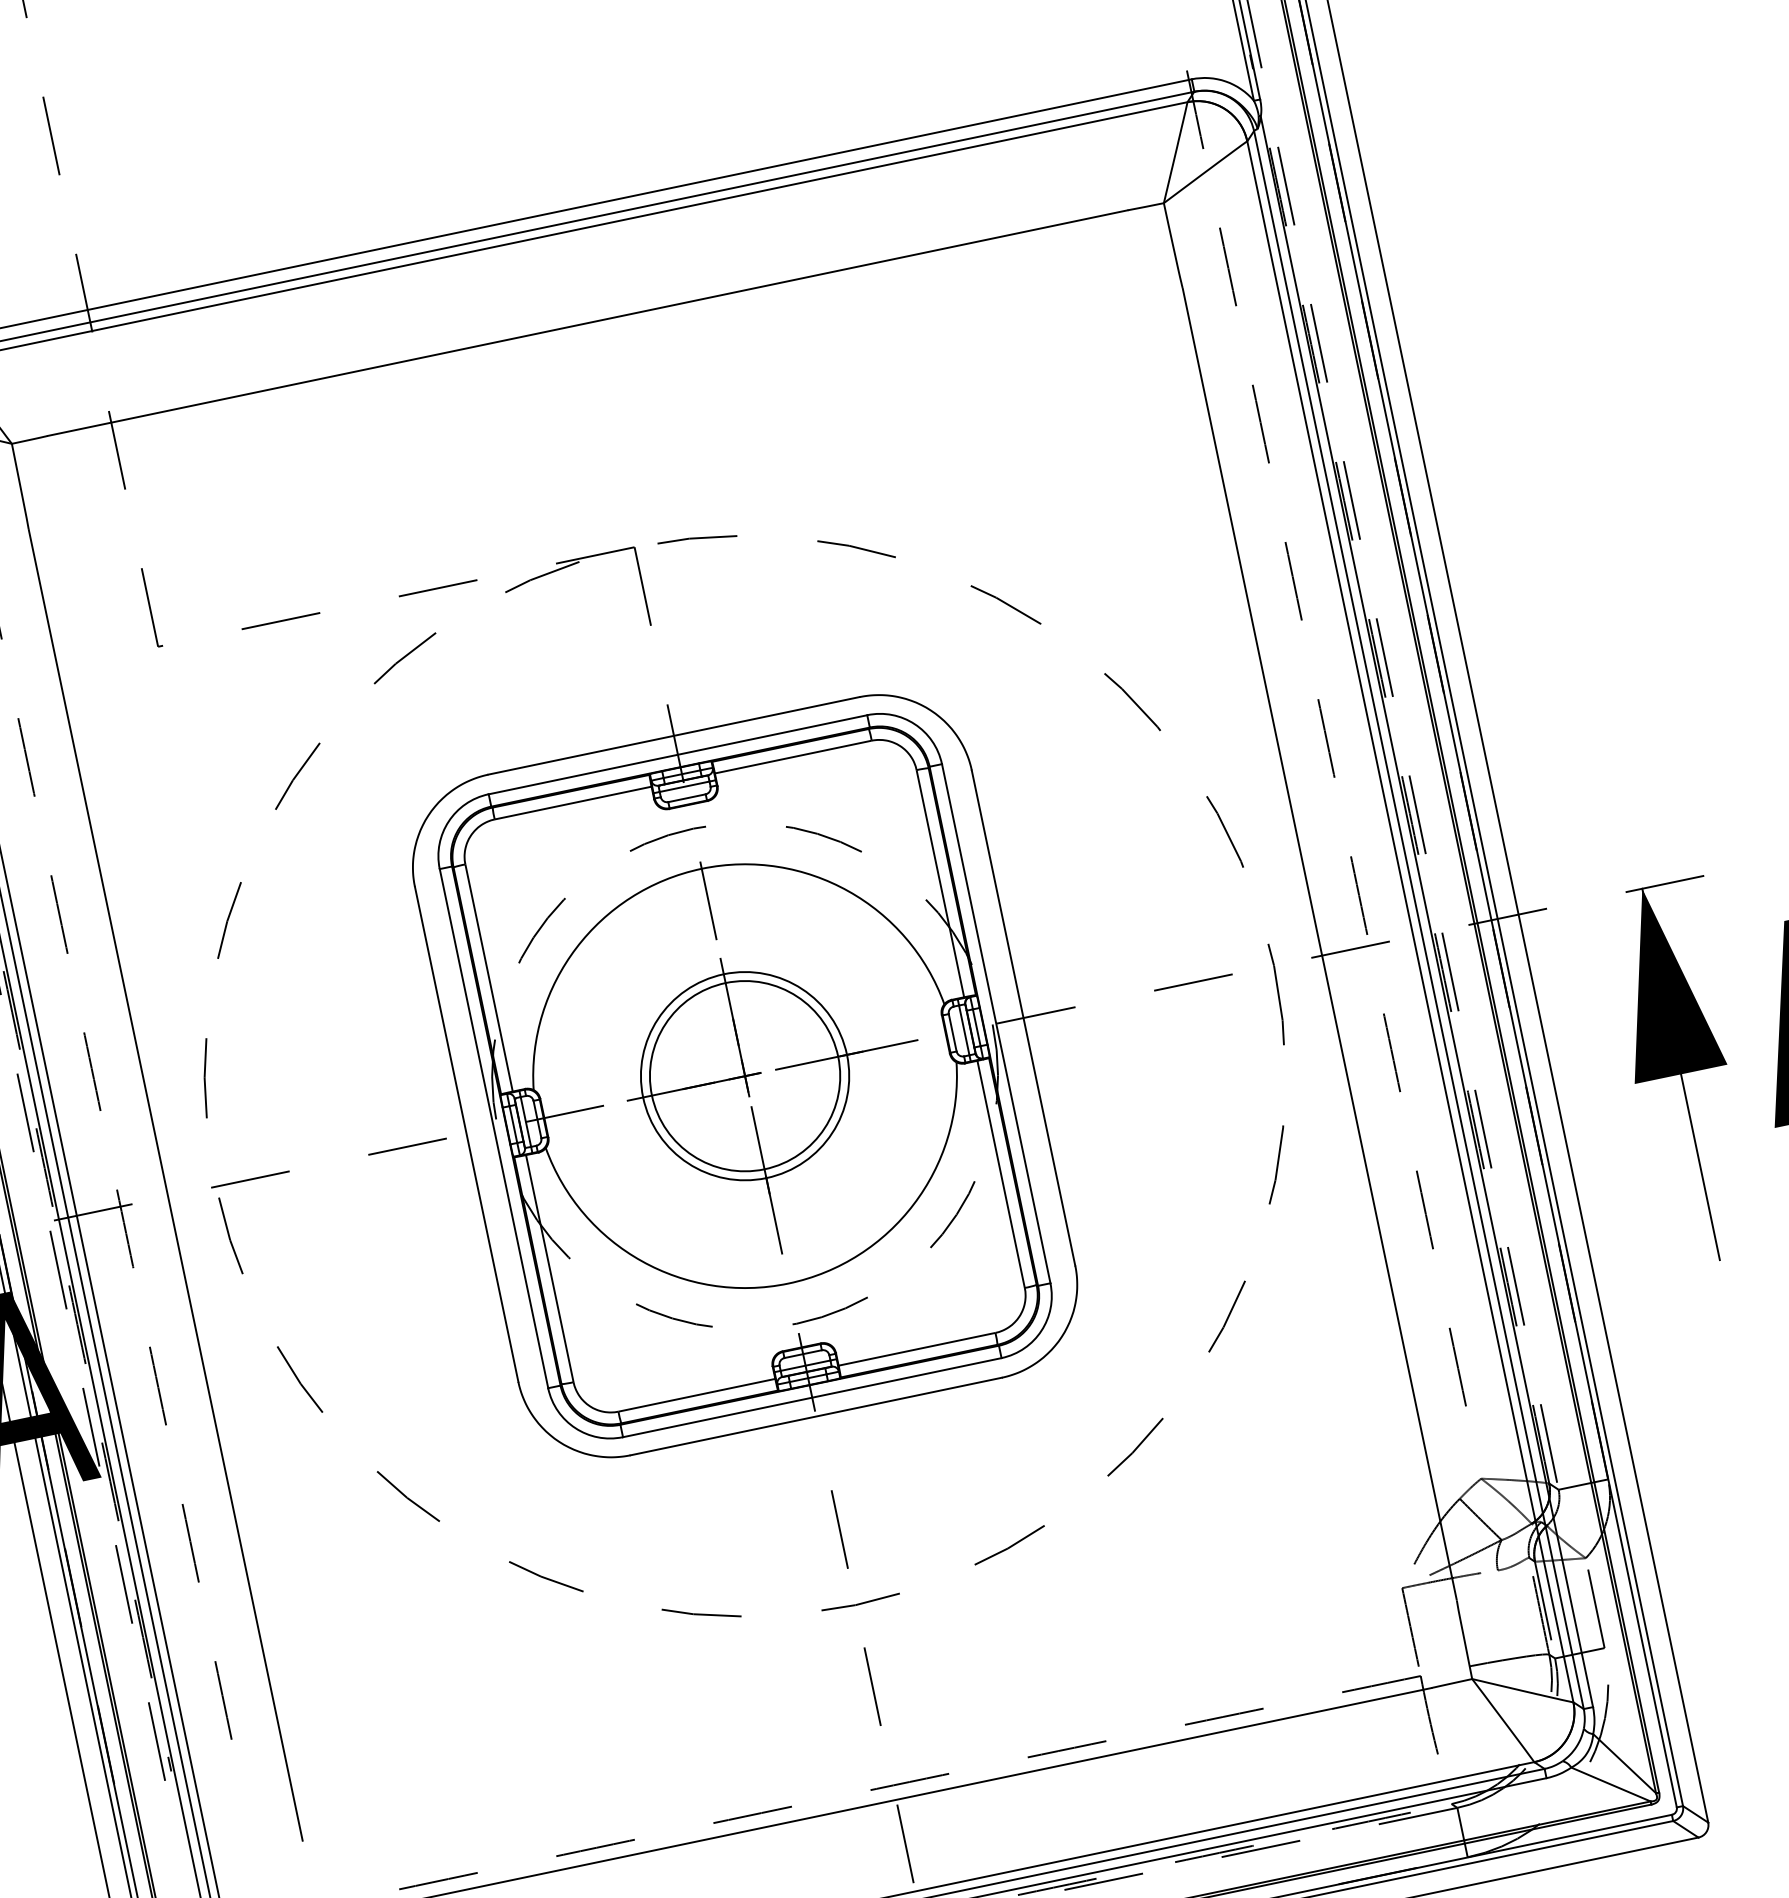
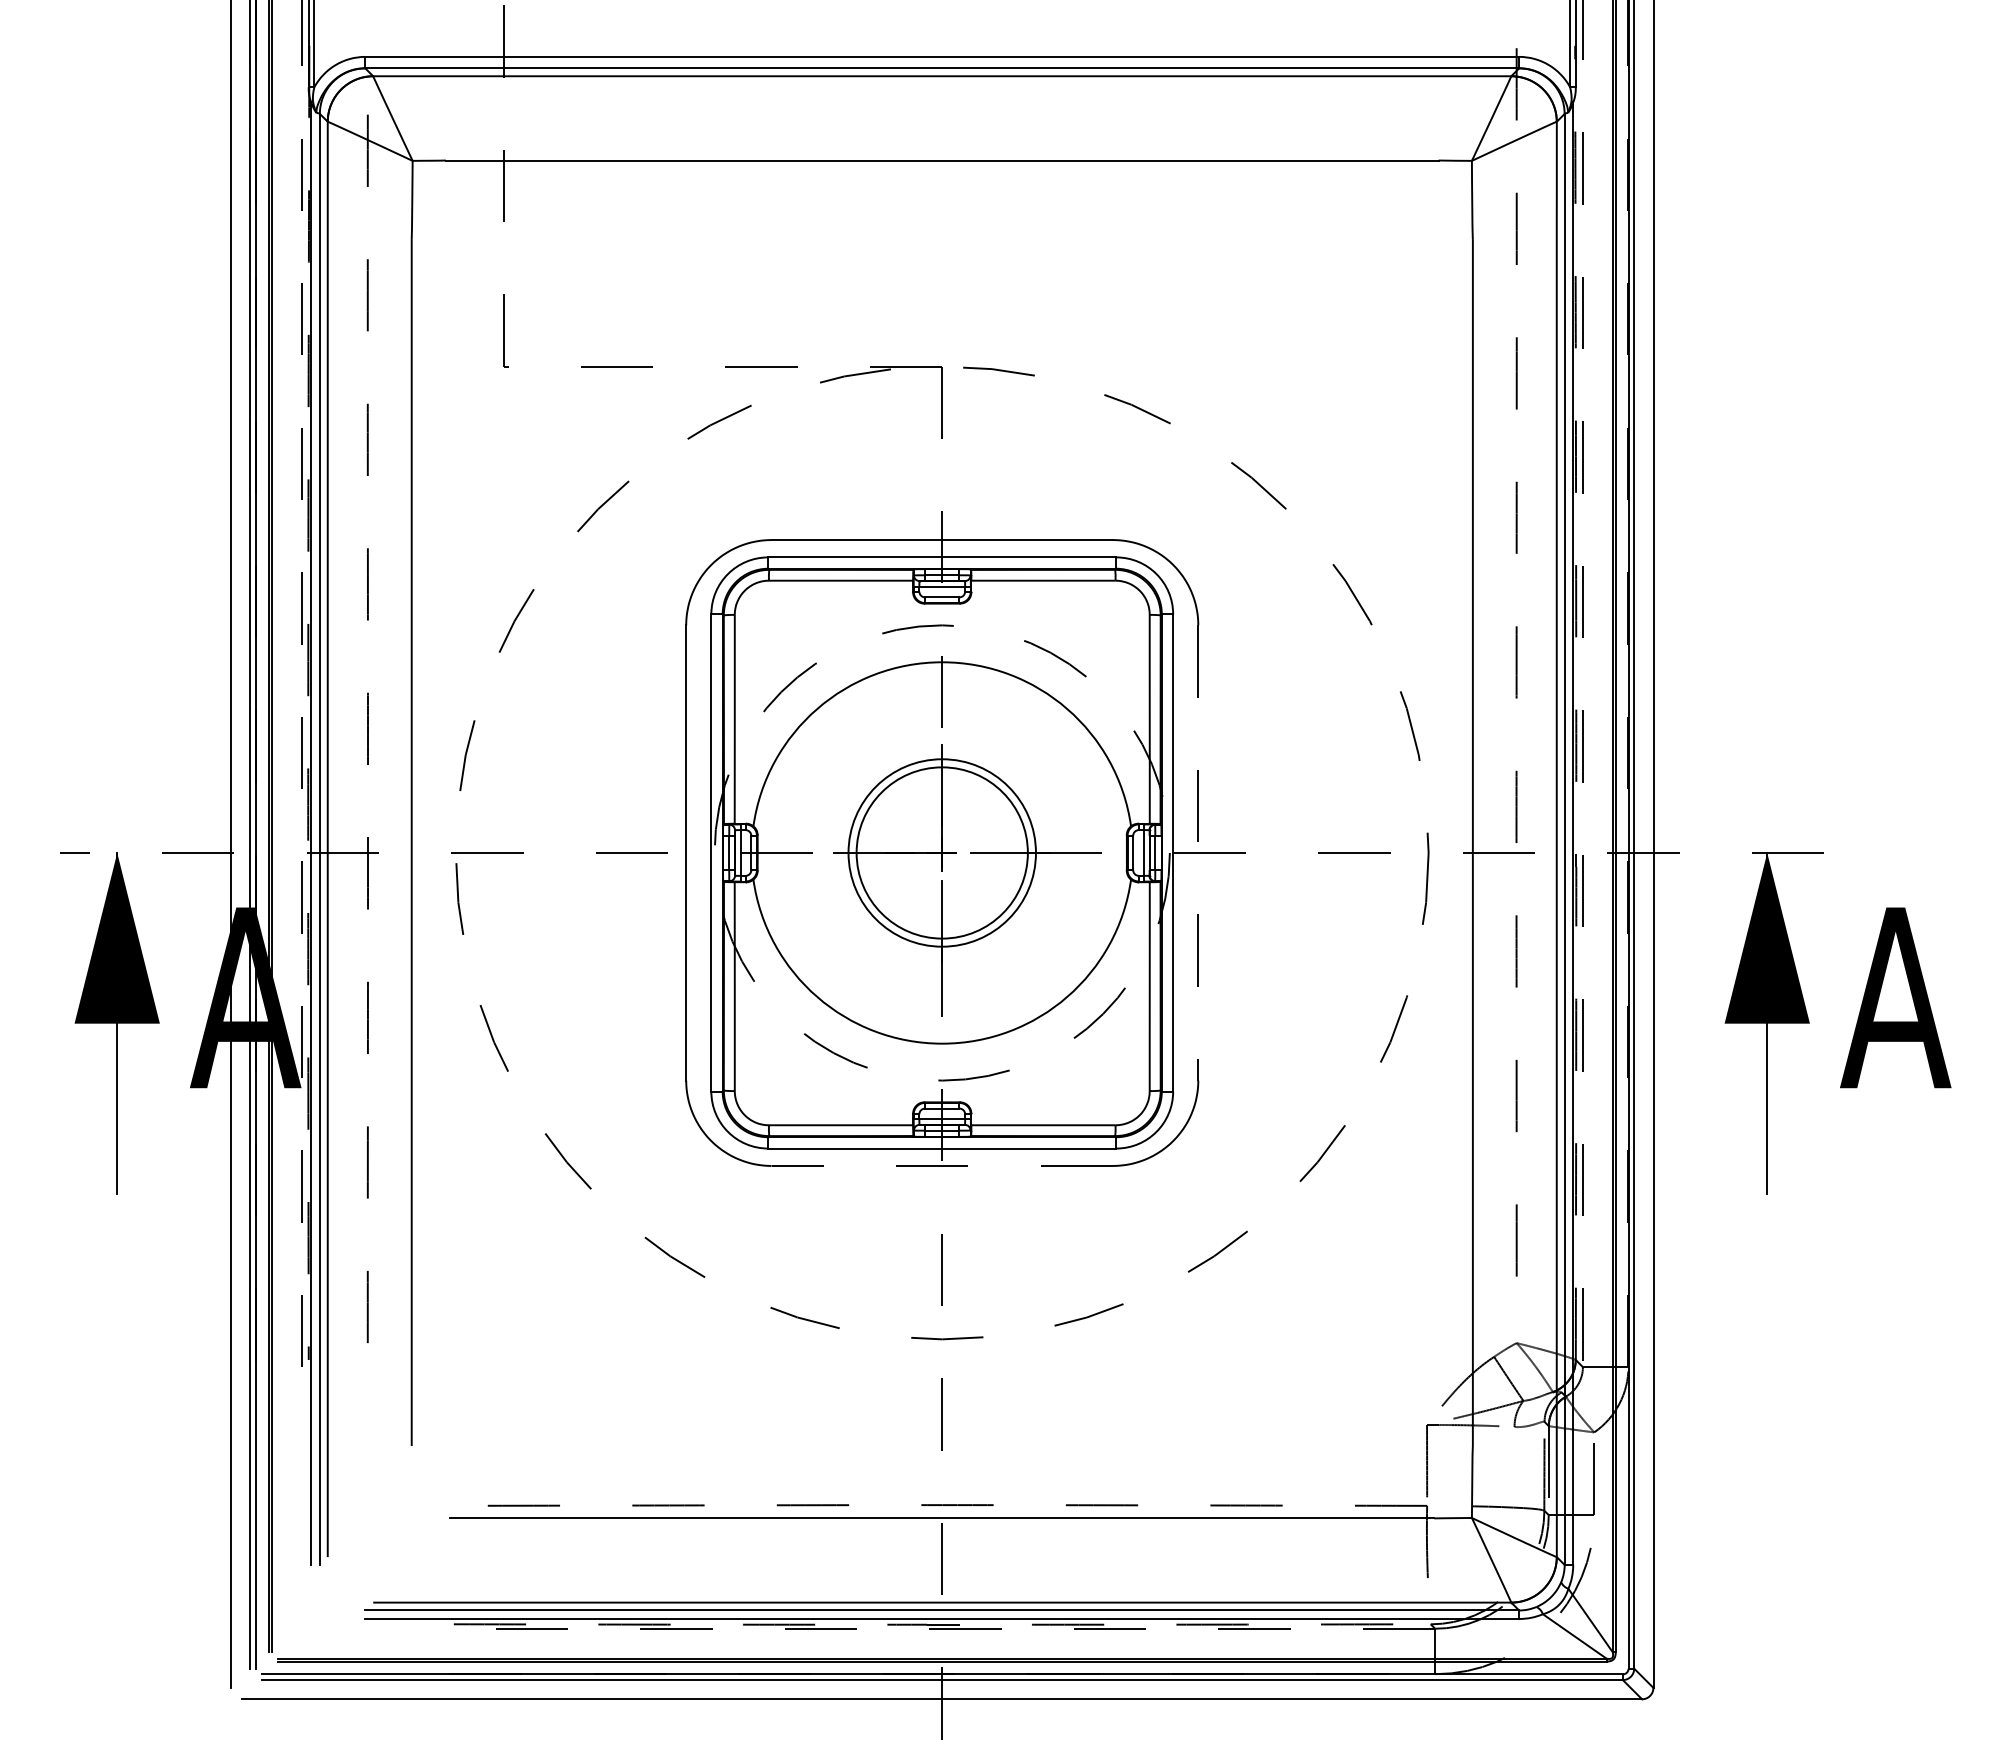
line: (1023, 1018) -> (1198, 853), solid -> dashed
line: (816, 1416) -> (942, 1165), solid -> dashed

